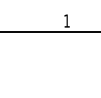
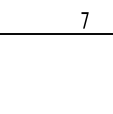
text: (66, 20) -> (84, 19), 1 -> 7

